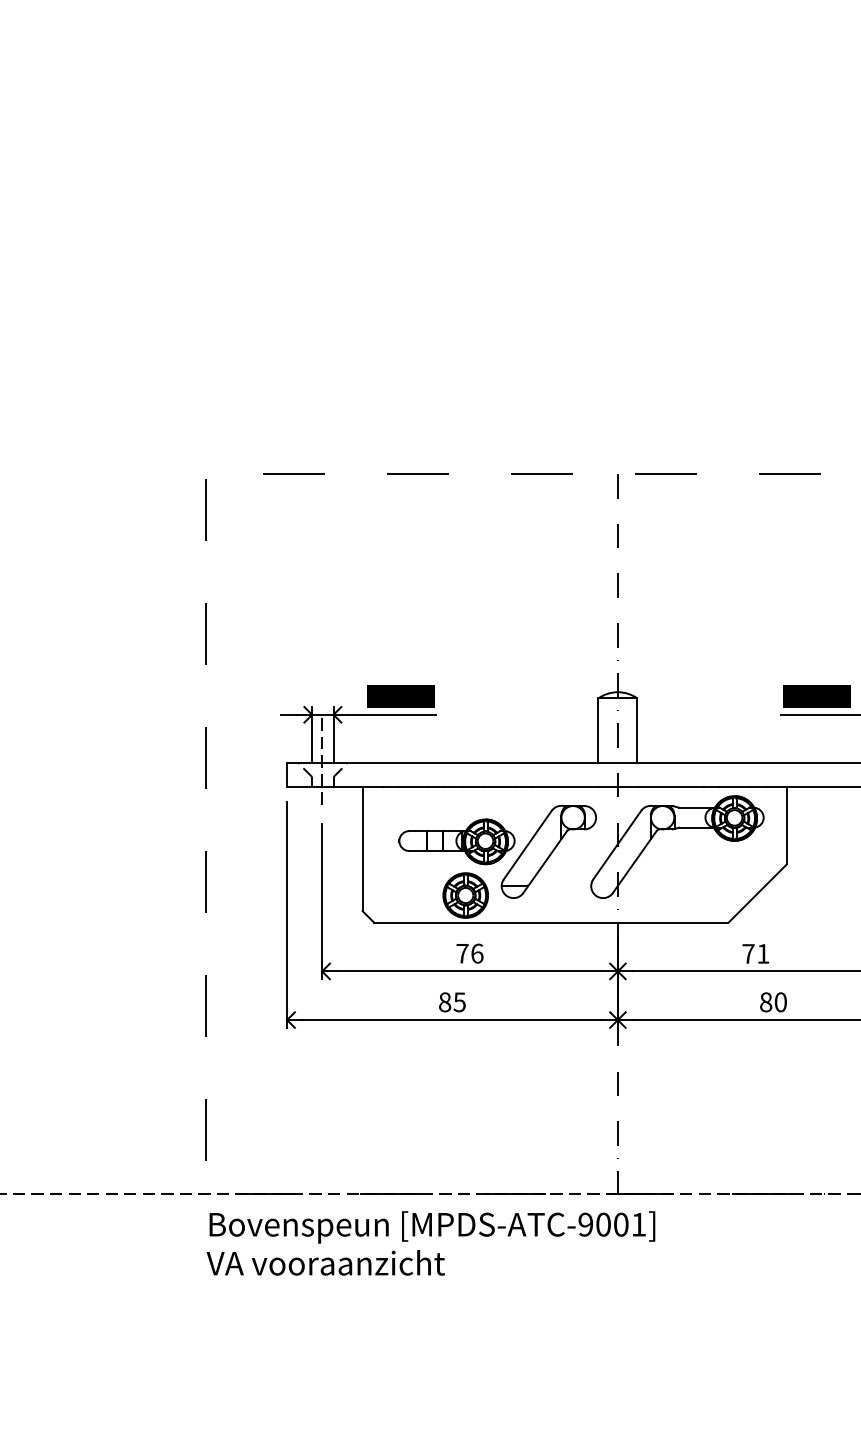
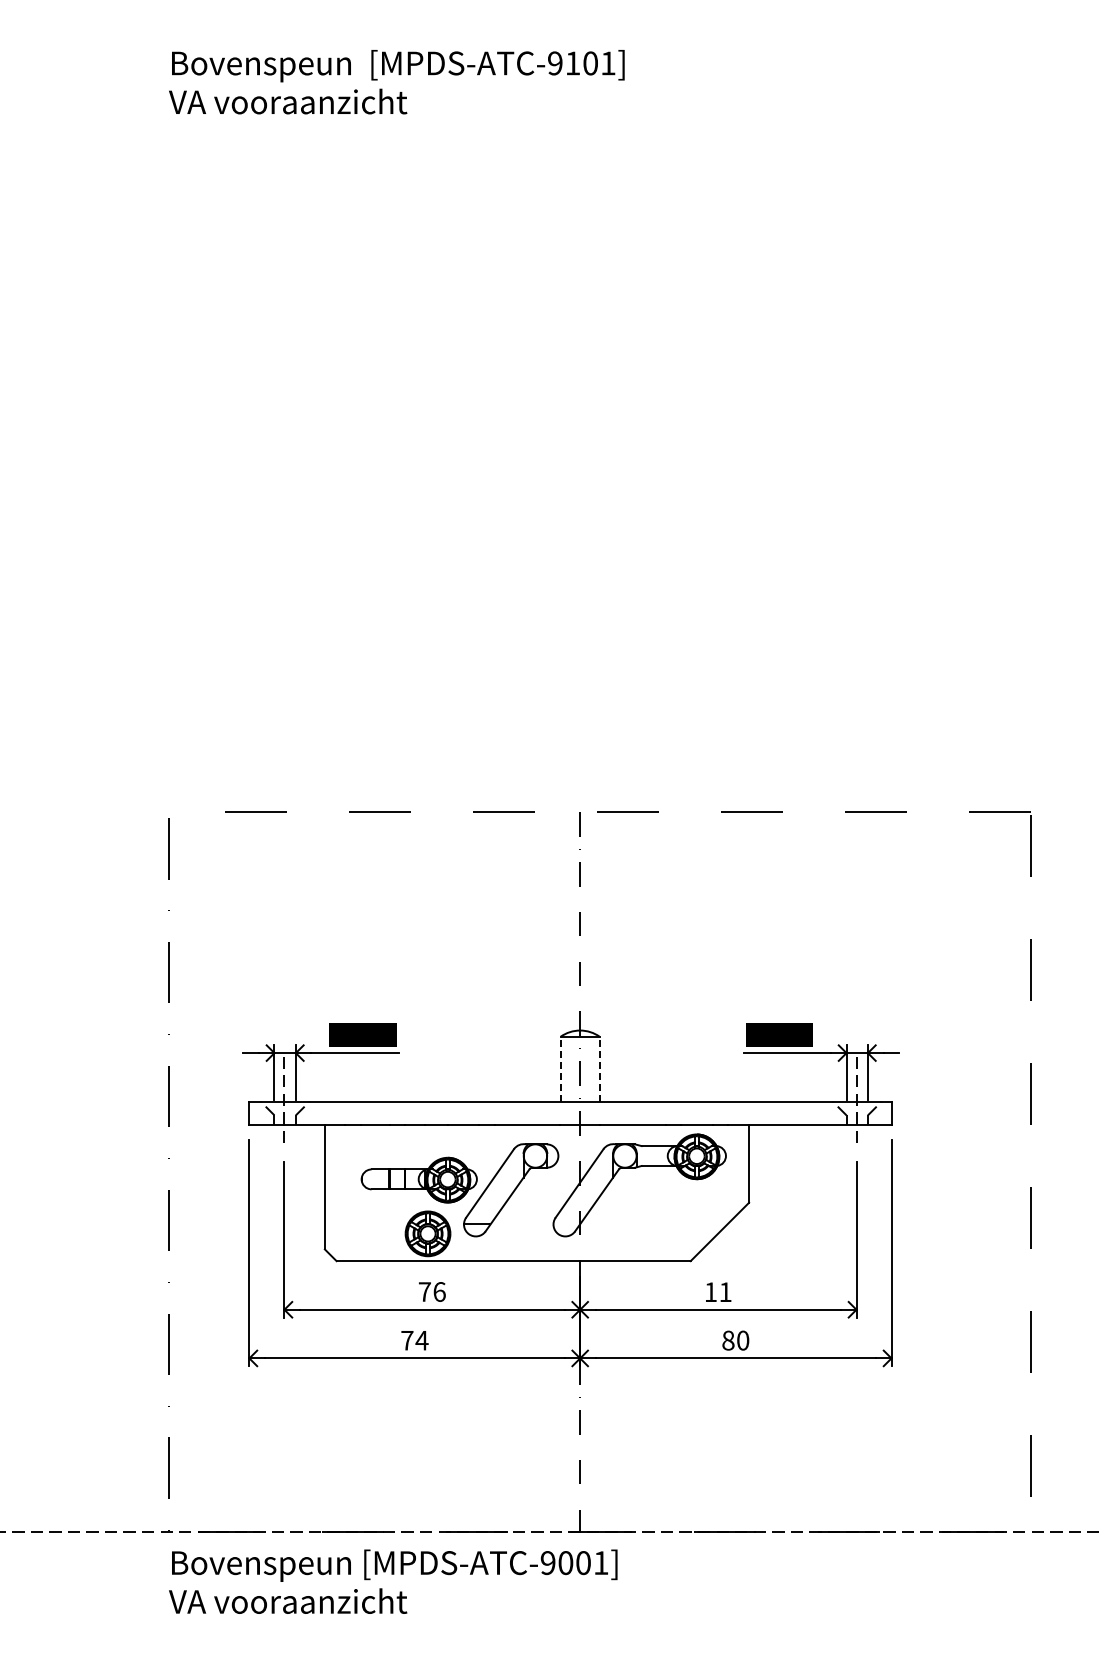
line: (598, 731) -> (560, 1069), solid -> dashed
line: (637, 731) -> (599, 1069), solid -> dashed
text: (749, 953) -> (711, 1291), 71 -> 11
text: (452, 1002) -> (414, 1340), 85 -> 74

